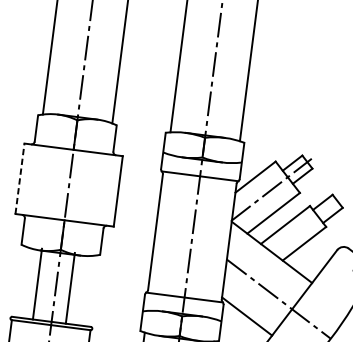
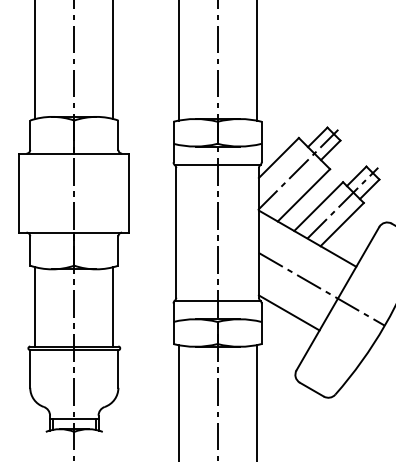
line: (20, 178) -> (19, 192), dashed -> solid
line: (307, 224) -> (342, 202), added
line: (37, 283) -> (35, 306), moved
line: (70, 288) -> (113, 306), moved

